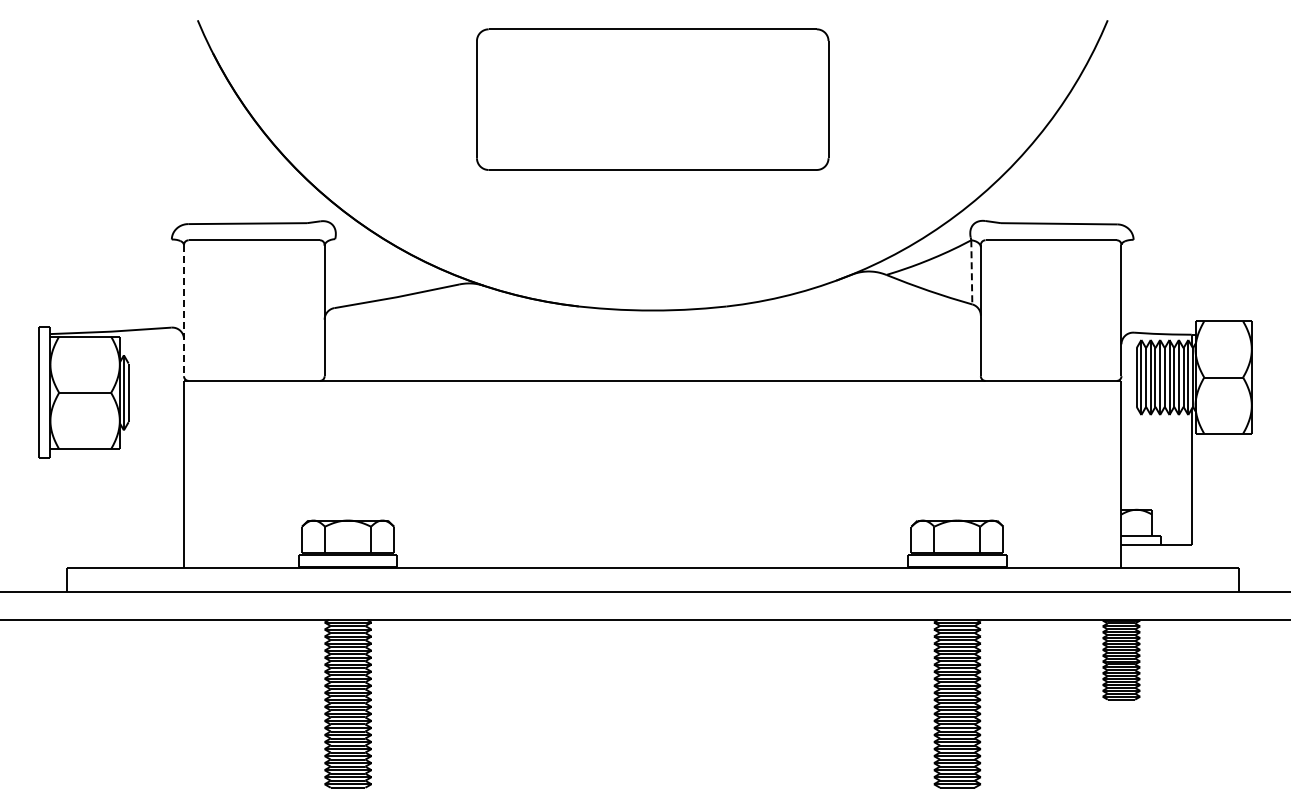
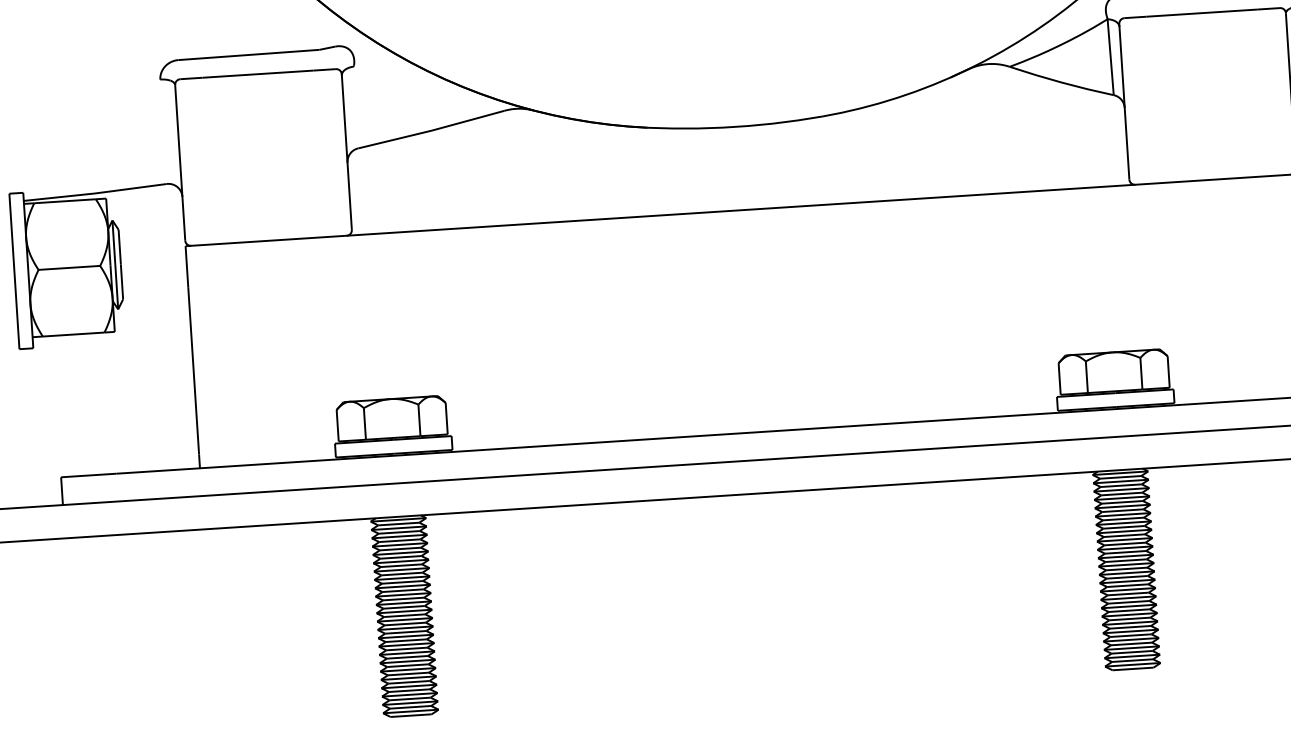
line: (971, 272) -> (1110, 57), dashed -> solid
line: (184, 310) -> (180, 162), dashed -> solid

